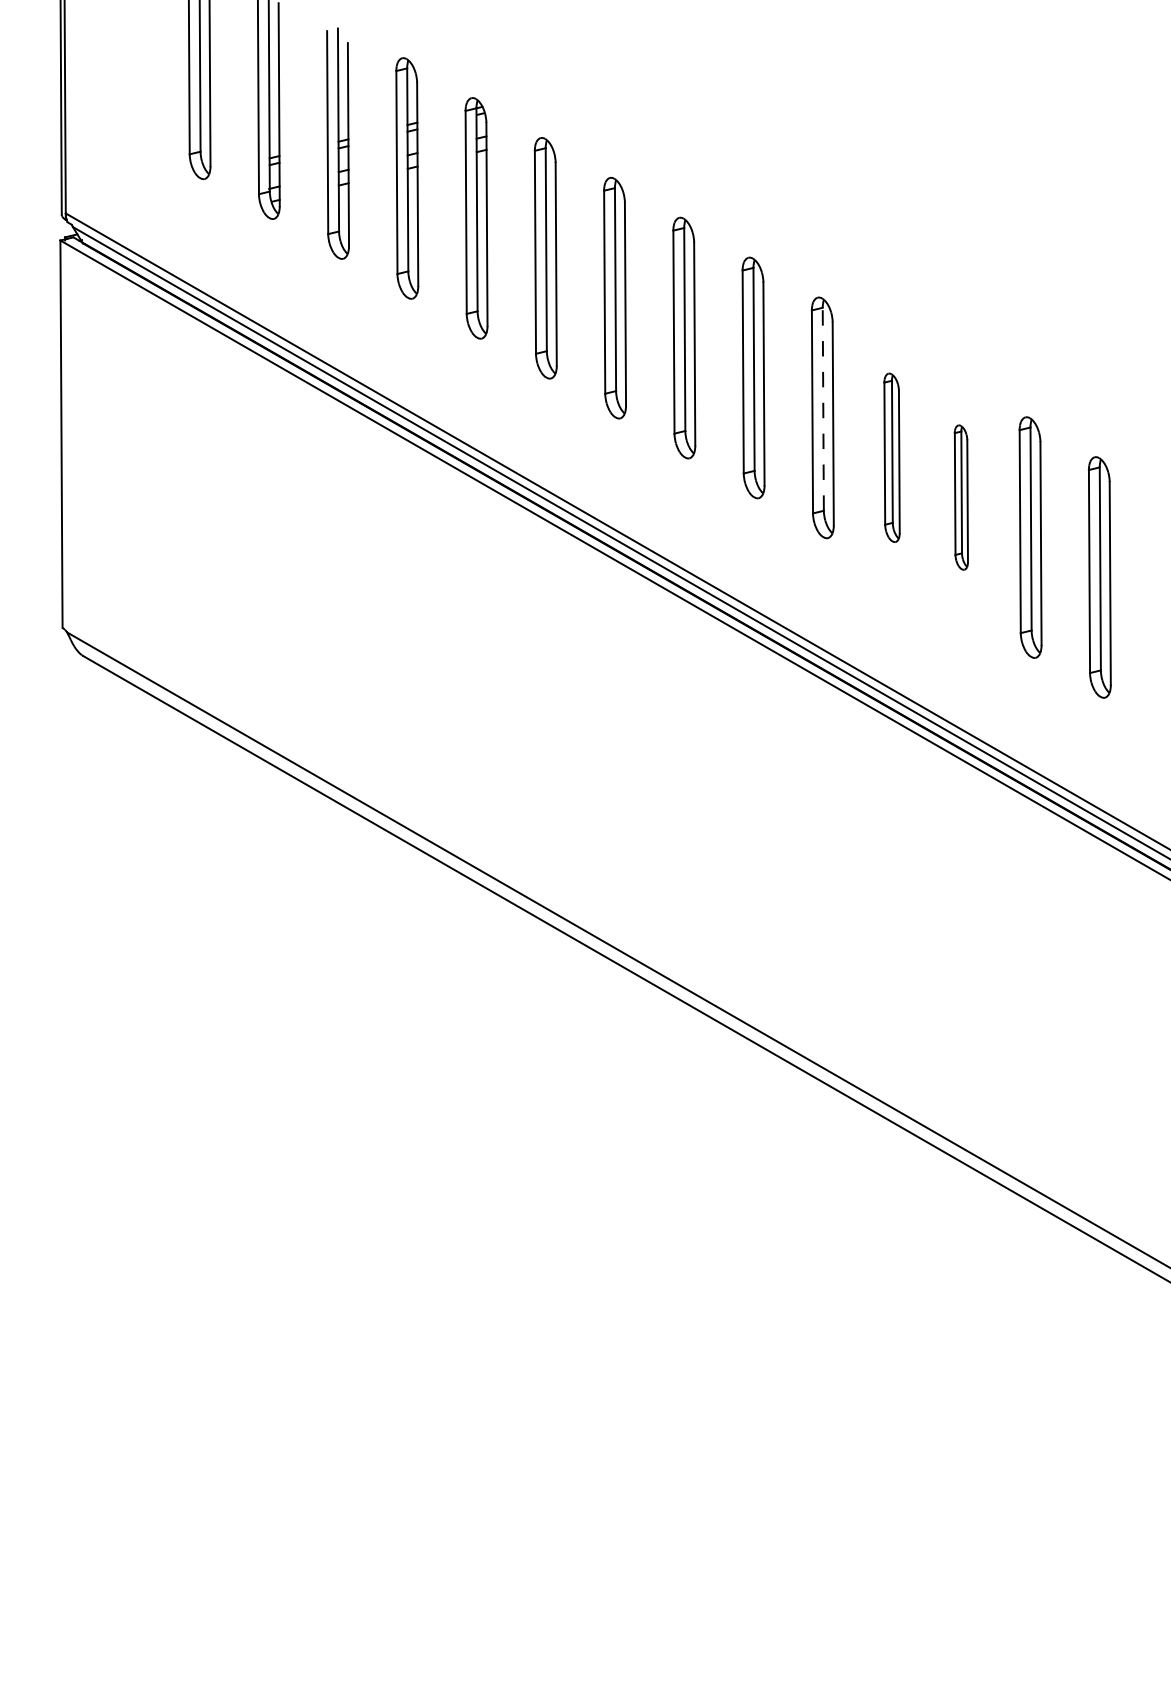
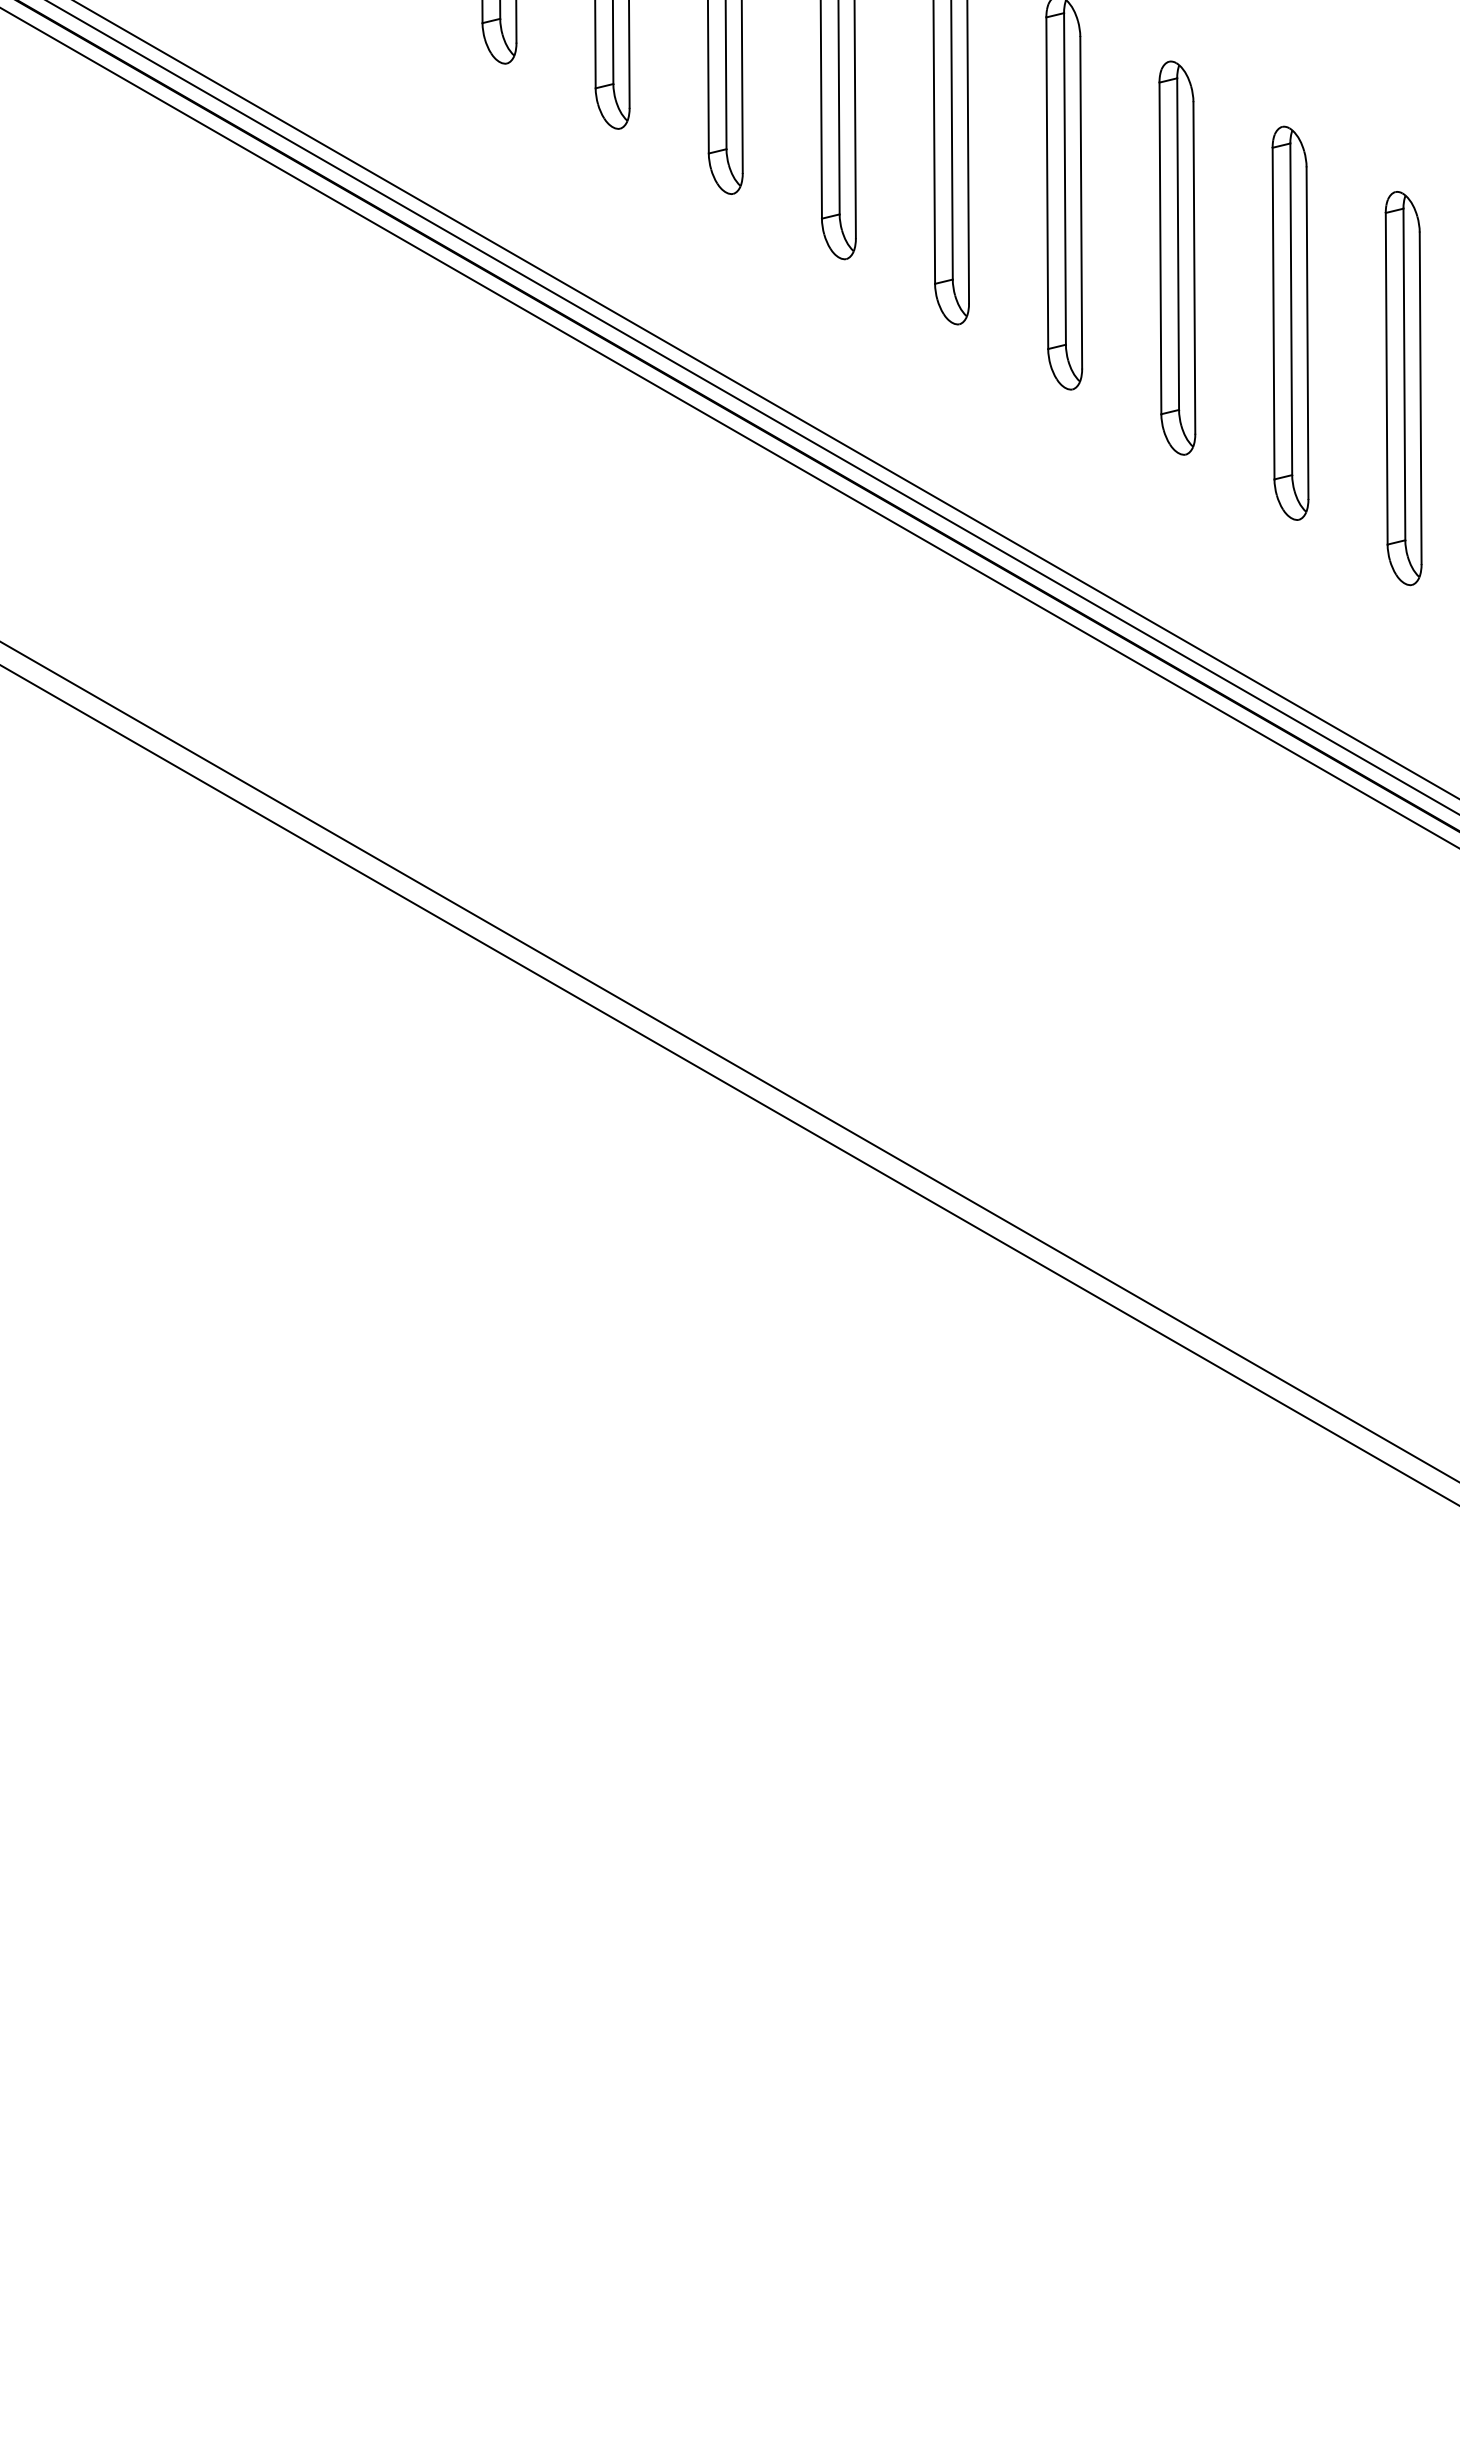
line: (823, 409) -> (1065, 179), dashed -> solid
part: (891, 457) -> (1176, 257), size x1.43
part: (961, 497) -> (1290, 323), size x1.67

